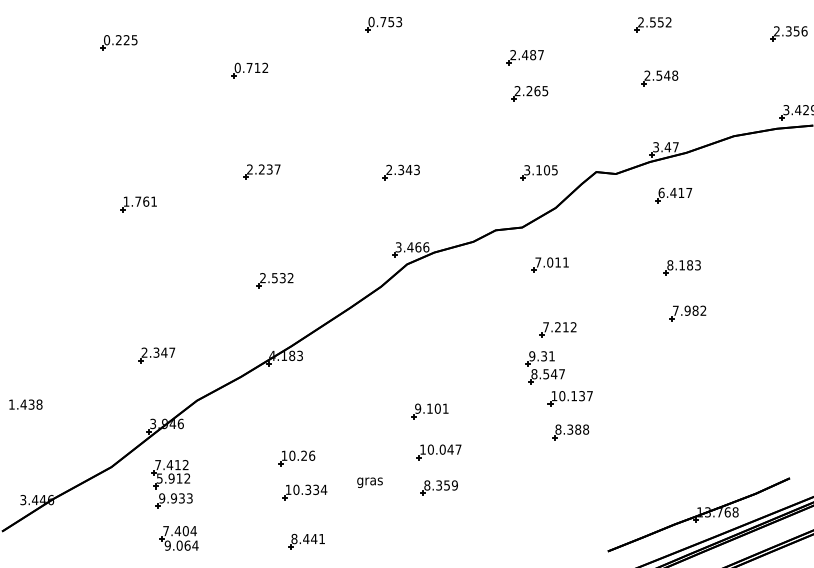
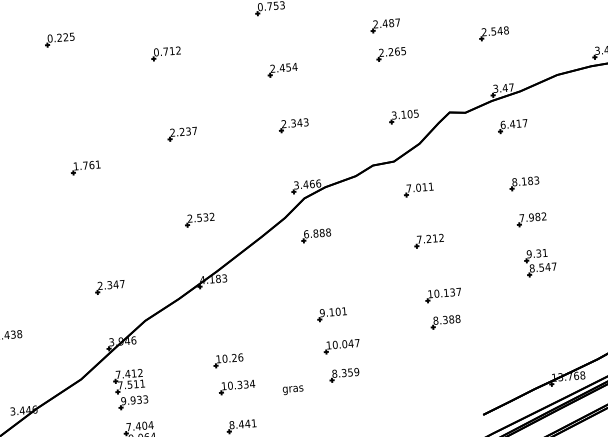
part: (392, 102) -> (282, 70), added
part: (417, 311) -> (315, 235), added
part: (544, 367) -> (539, 262), moved
text: (173, 478) -> (131, 384), 5.912 -> 7.511
text: (369, 482) -> (292, 390), moved

